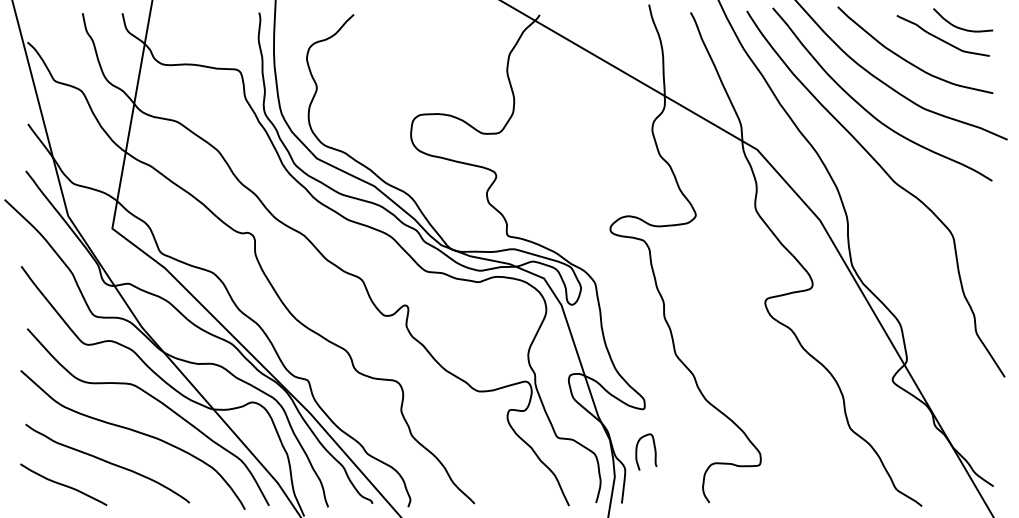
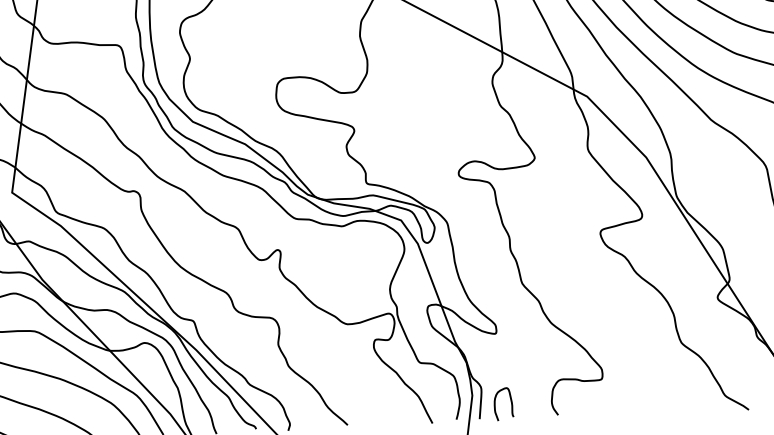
curve: (654, 451) -> (511, 403), moved

